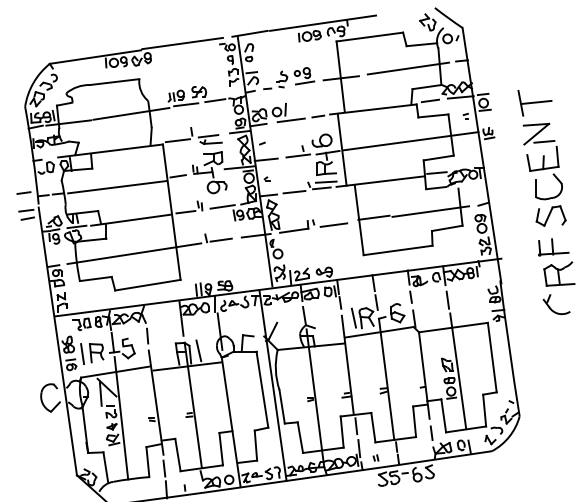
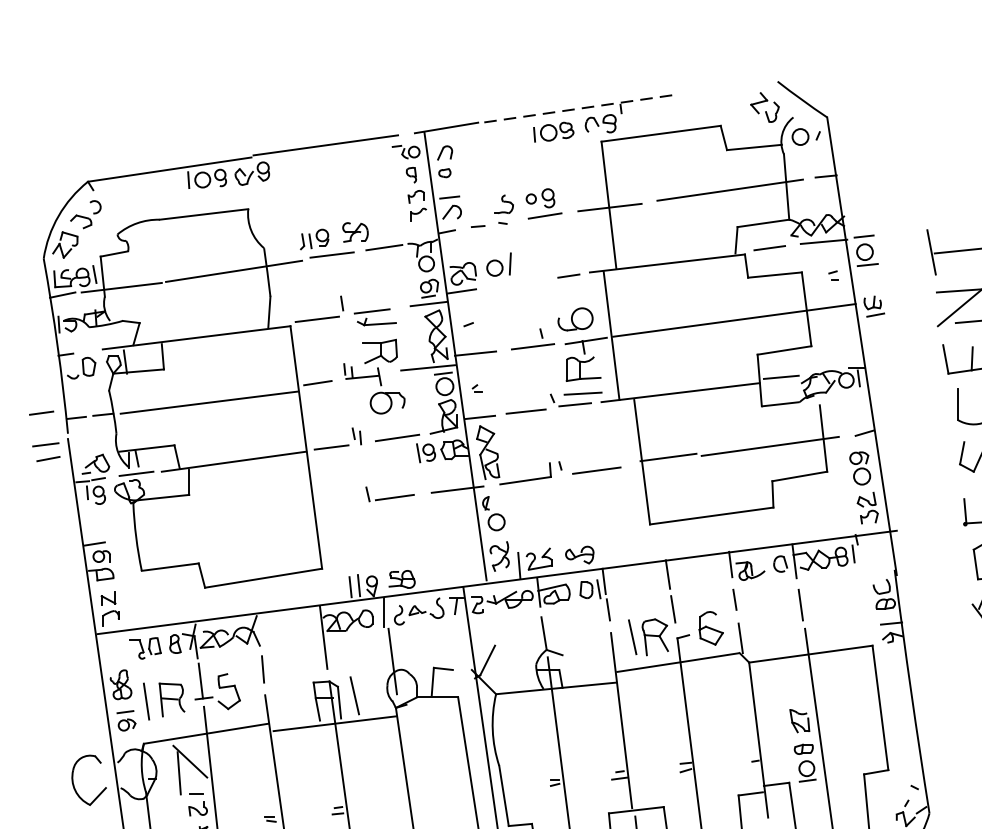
line: (323, 23) -> (578, 109), solid -> dashed
line: (290, 120) -> (518, 283), removed
line: (134, 253) -> (239, 521), removed

